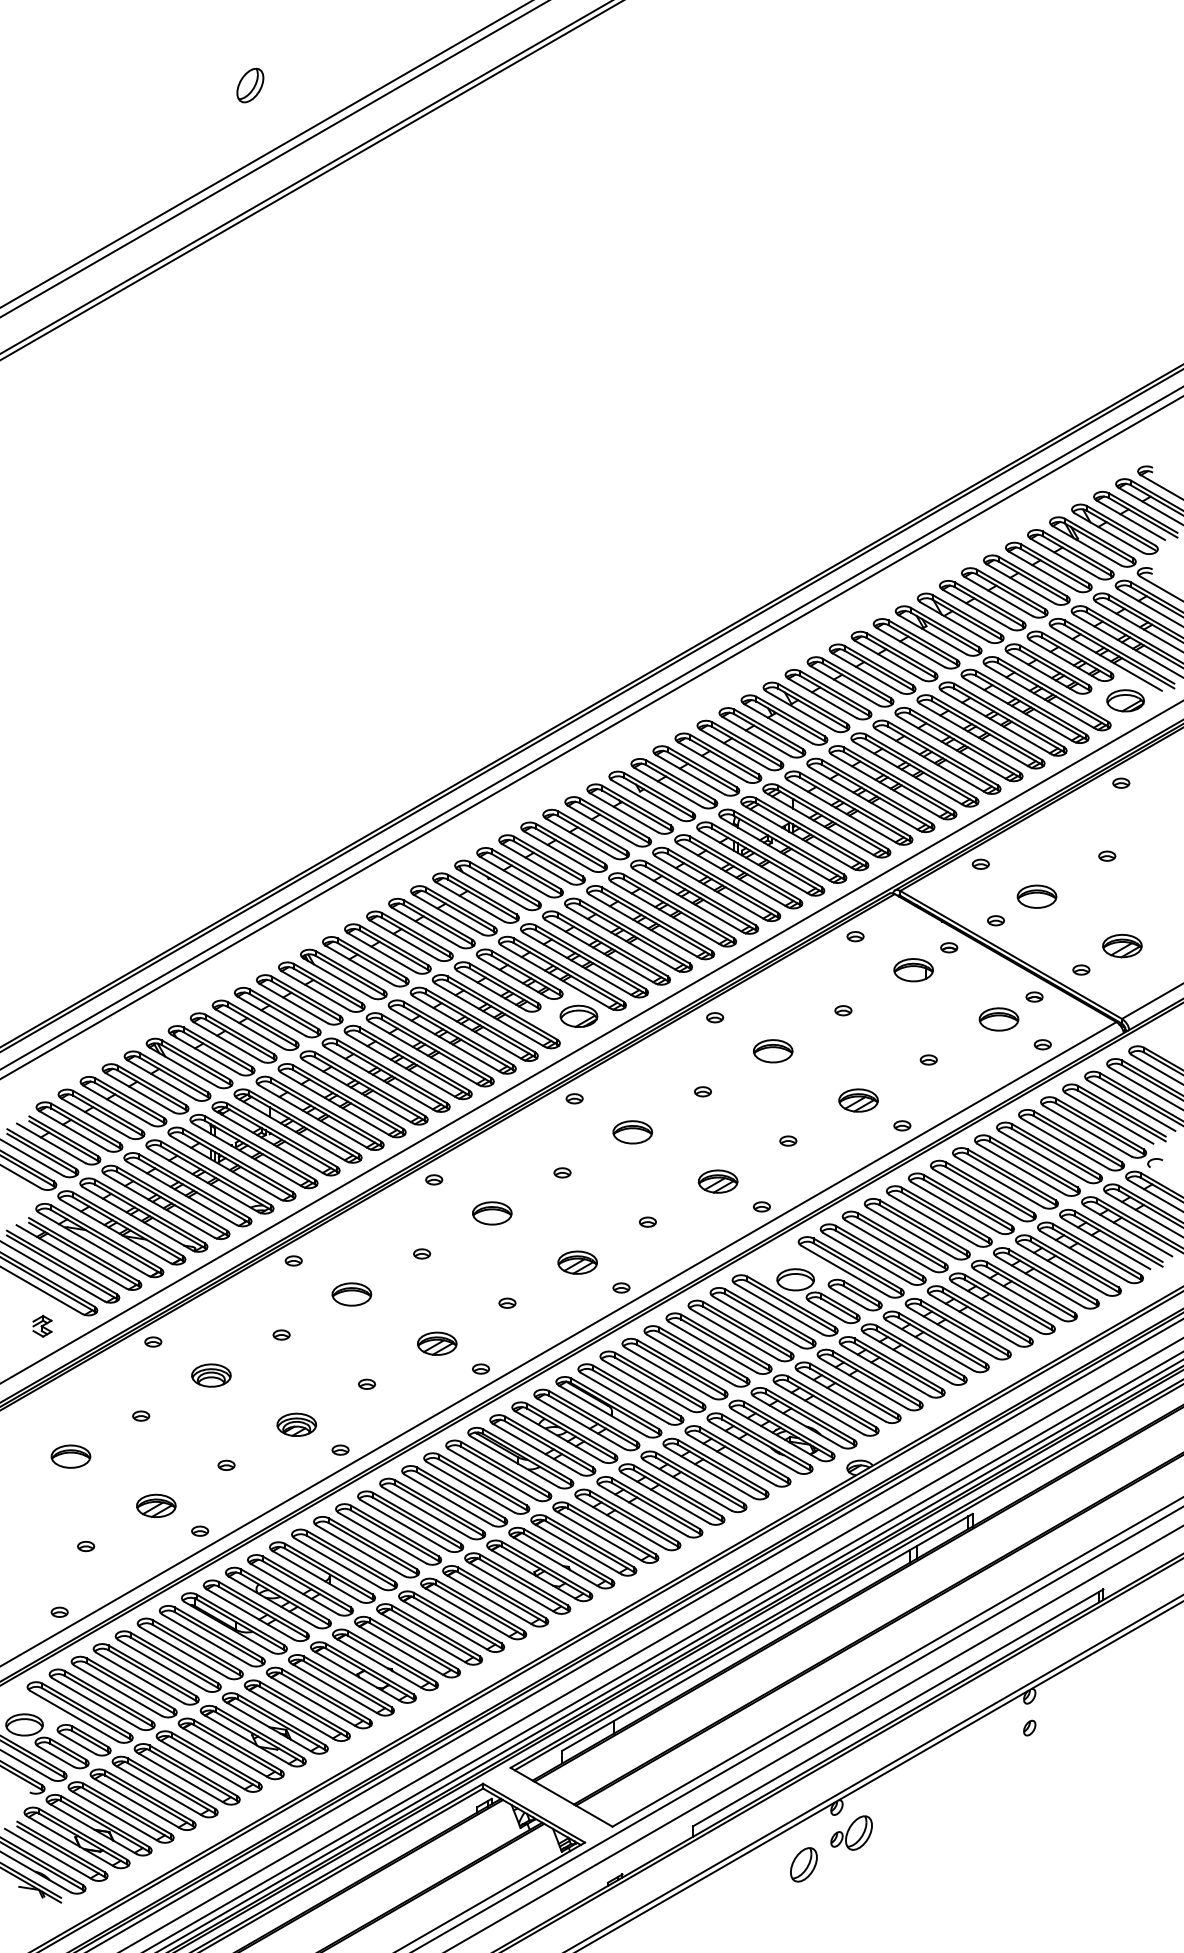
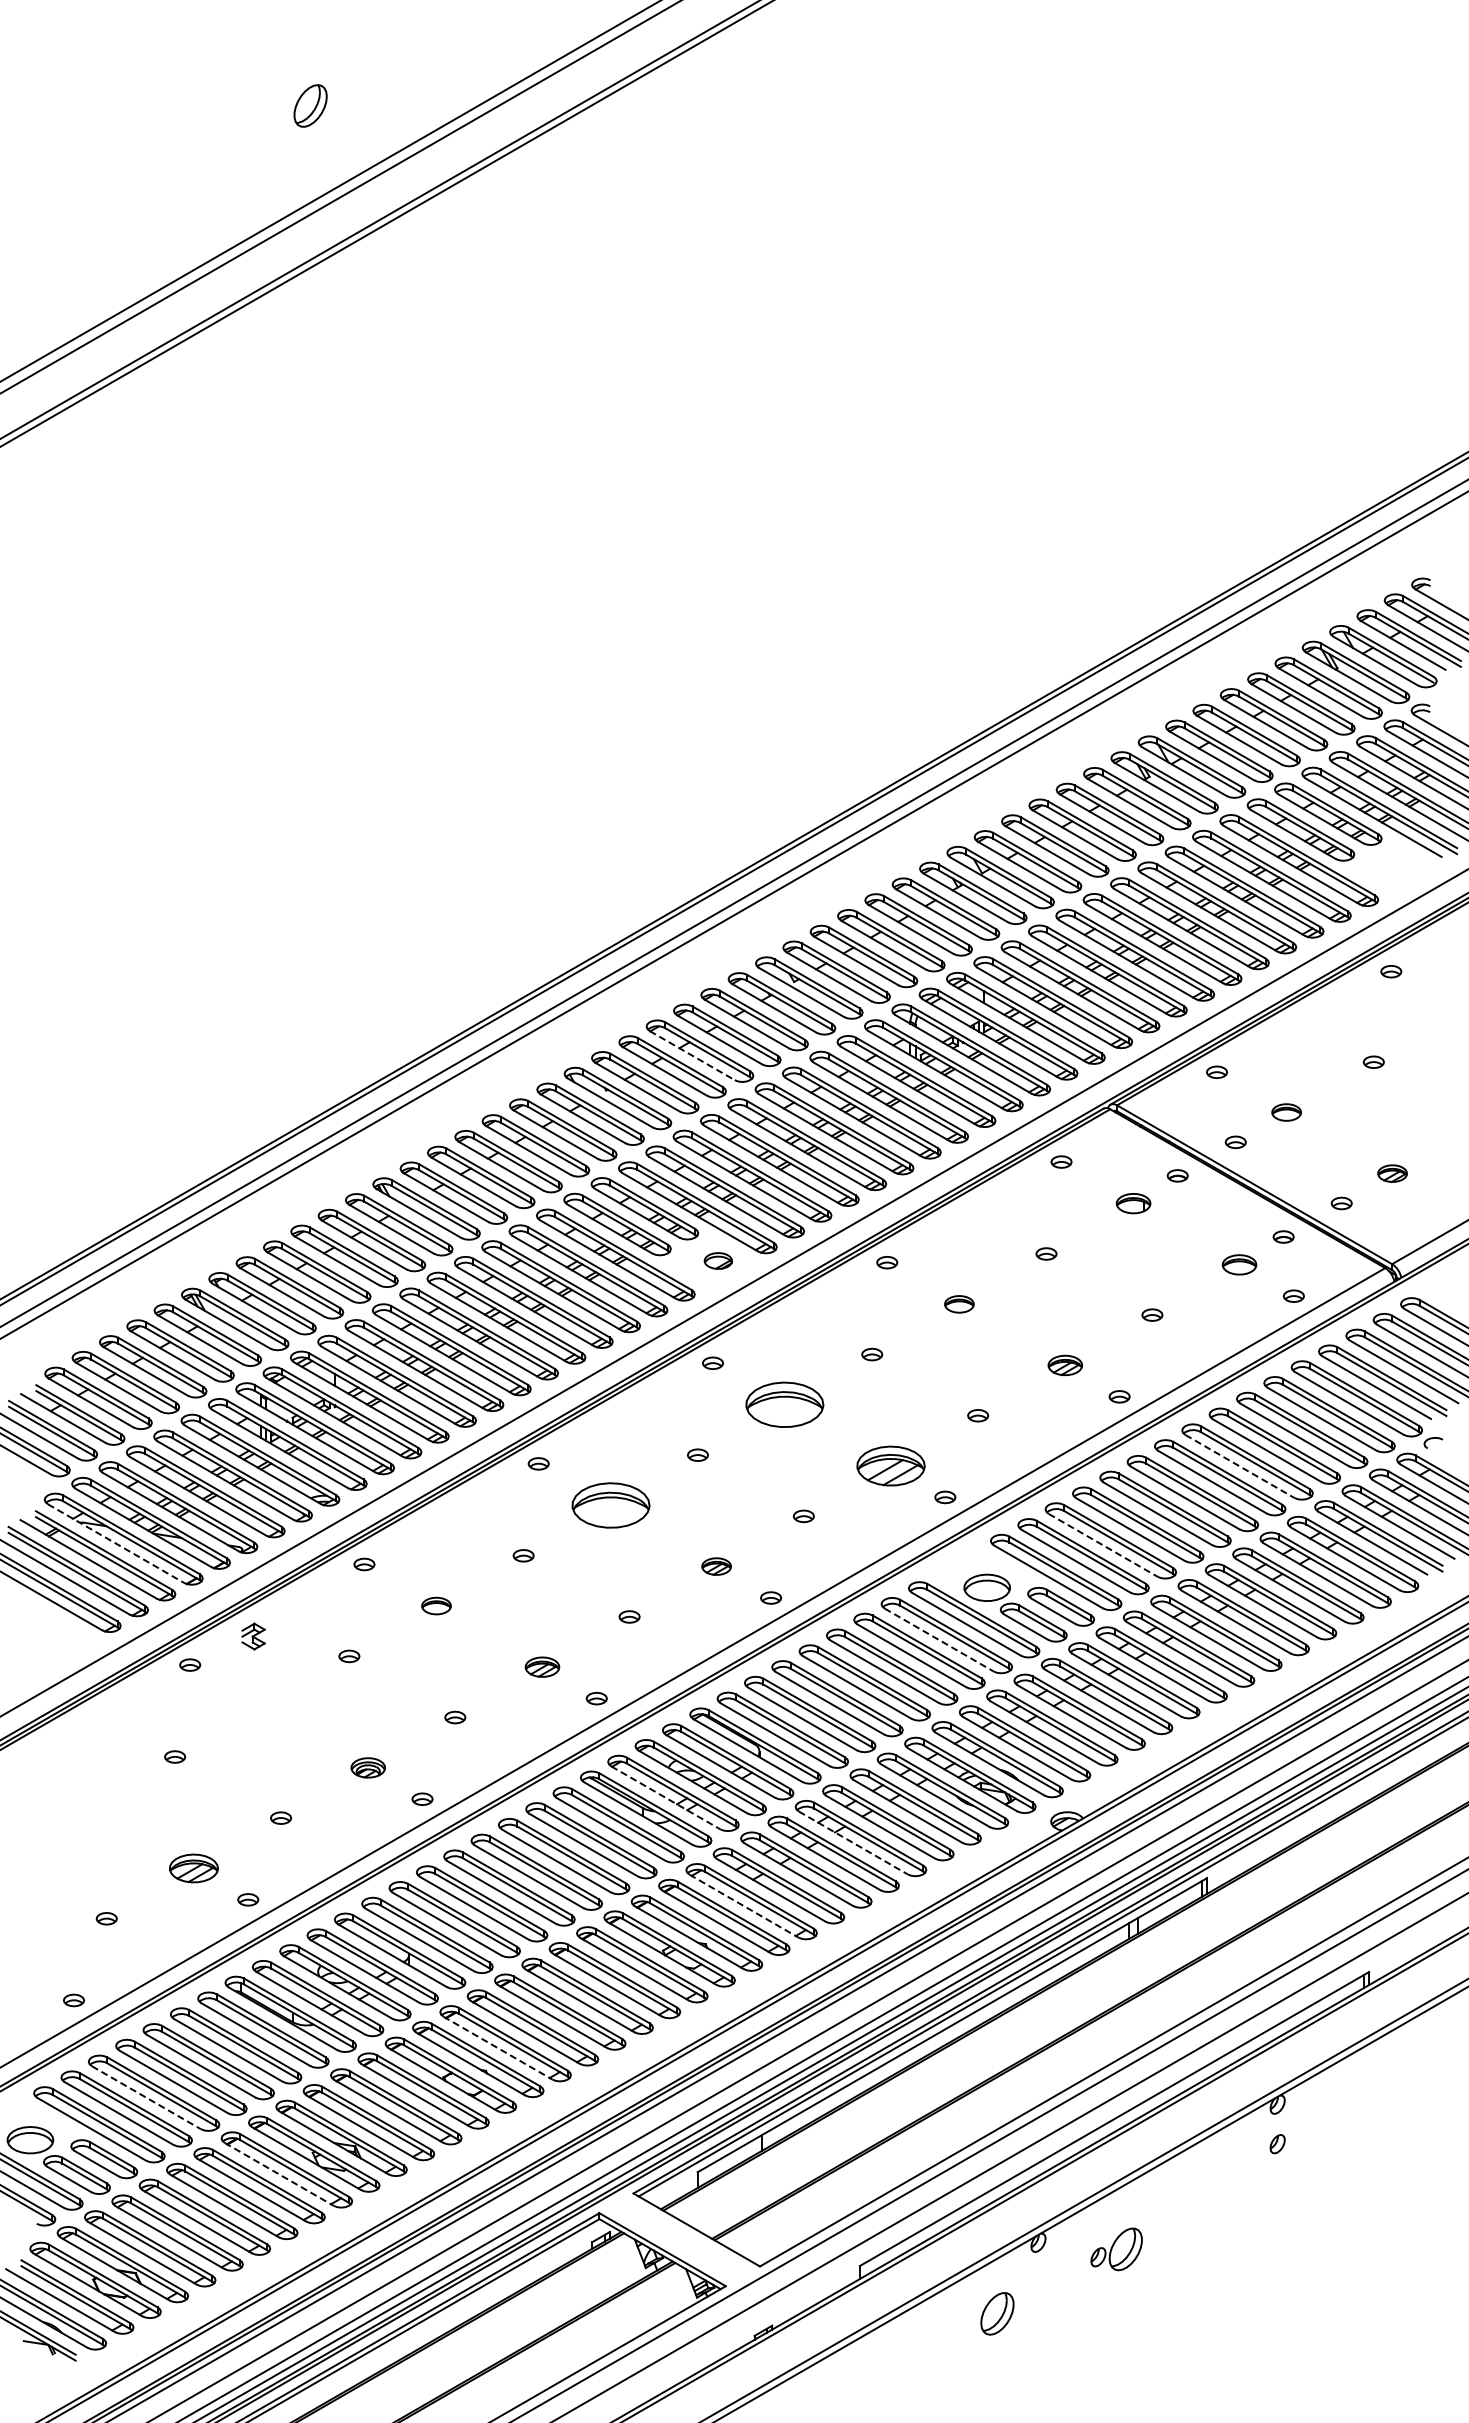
part: (1125, 700) -> (1396, 869), removed
line: (558, 850) -> (692, 1055), solid -> dashed
part: (1036, 896) -> (1286, 1112), size x0.6
part: (1122, 945) -> (1392, 1173), size x0.6
part: (913, 970) -> (1133, 1203), size x0.7
part: (579, 1015) -> (718, 1260), size x0.6
part: (998, 1019) -> (1239, 1264), size x0.7
part: (773, 1051) -> (959, 1304), size x0.6
part: (858, 1100) -> (1065, 1365), size x0.7
part: (633, 1132) -> (785, 1404), size x1.6
part: (717, 1181) -> (890, 1465), size x1.4
line: (998, 1182) -> (1239, 1466), solid -> dashed
part: (492, 1213) -> (610, 1505), size x1.6
line: (93, 1244) -> (116, 1543), solid -> dashed
line: (889, 1245) -> (1103, 1545), solid -> dashed
part: (577, 1262) -> (716, 1566), size x0.6
part: (351, 1294) -> (436, 1605), size x0.6
line: (757, 1322) -> (939, 1640), solid -> dashed
part: (42, 1326) -> (253, 1636), moved
part: (437, 1343) -> (542, 1666), size x0.7
part: (211, 1375) -> (262, 1706), removed
part: (297, 1424) -> (368, 1767), size x0.7
line: (536, 1448) -> (665, 1797), solid -> dashed
part: (70, 1456) -> (87, 1807), removed
line: (687, 1485) -> (853, 1842), solid -> dashed
line: (599, 1536) -> (743, 1906), solid -> dashed
line: (401, 1651) -> (497, 2048), solid -> dashed
line: (118, 1690) -> (146, 2097), solid -> dashed
line: (225, 1752) -> (279, 2174), solid -> dashed
part: (851, 1833) -> (1116, 2249), moved

